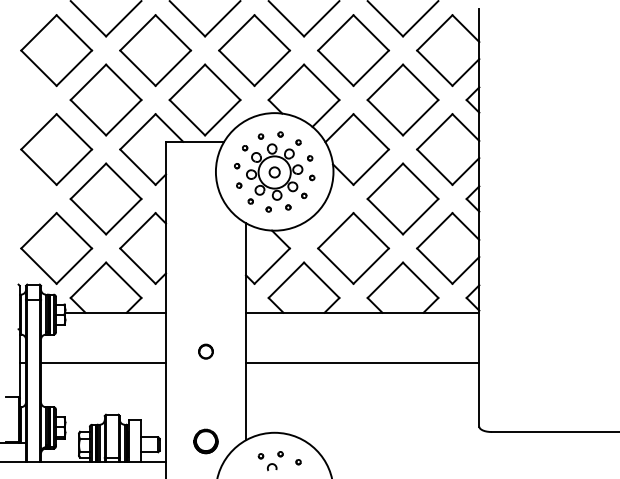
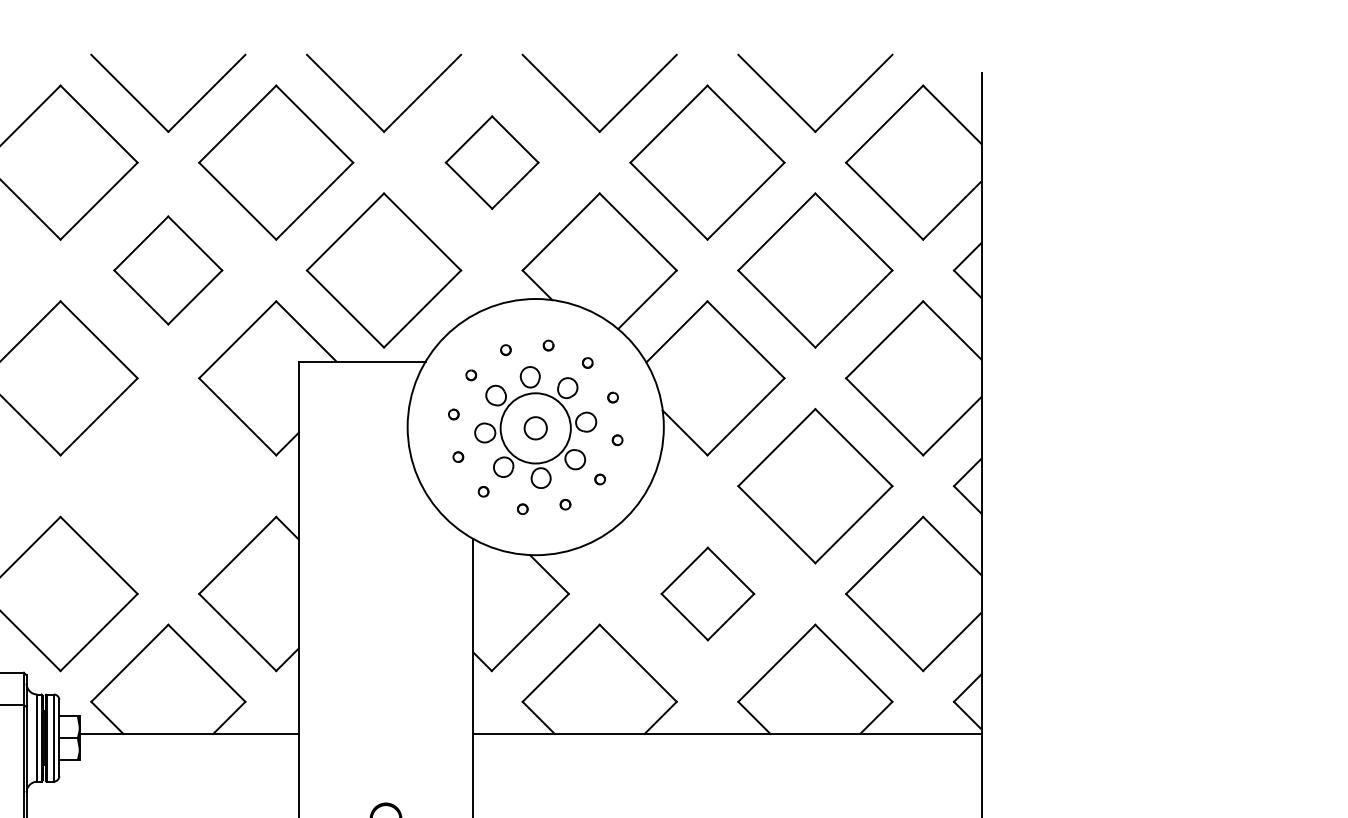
part: (254, 50) -> (491, 162), size x0.6
part: (105, 99) -> (167, 269), size x0.7
part: (105, 198) -> (167, 485), removed
part: (353, 248) -> (707, 593), size x0.6

